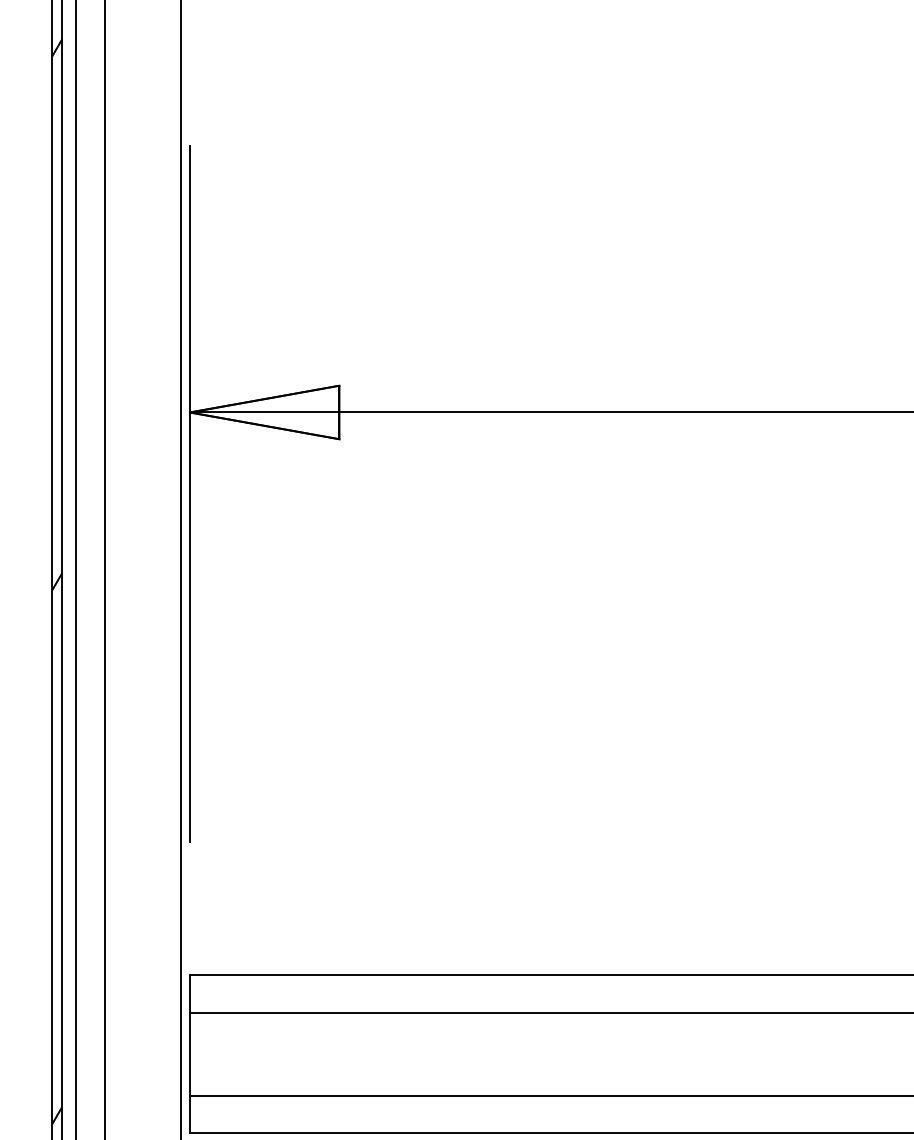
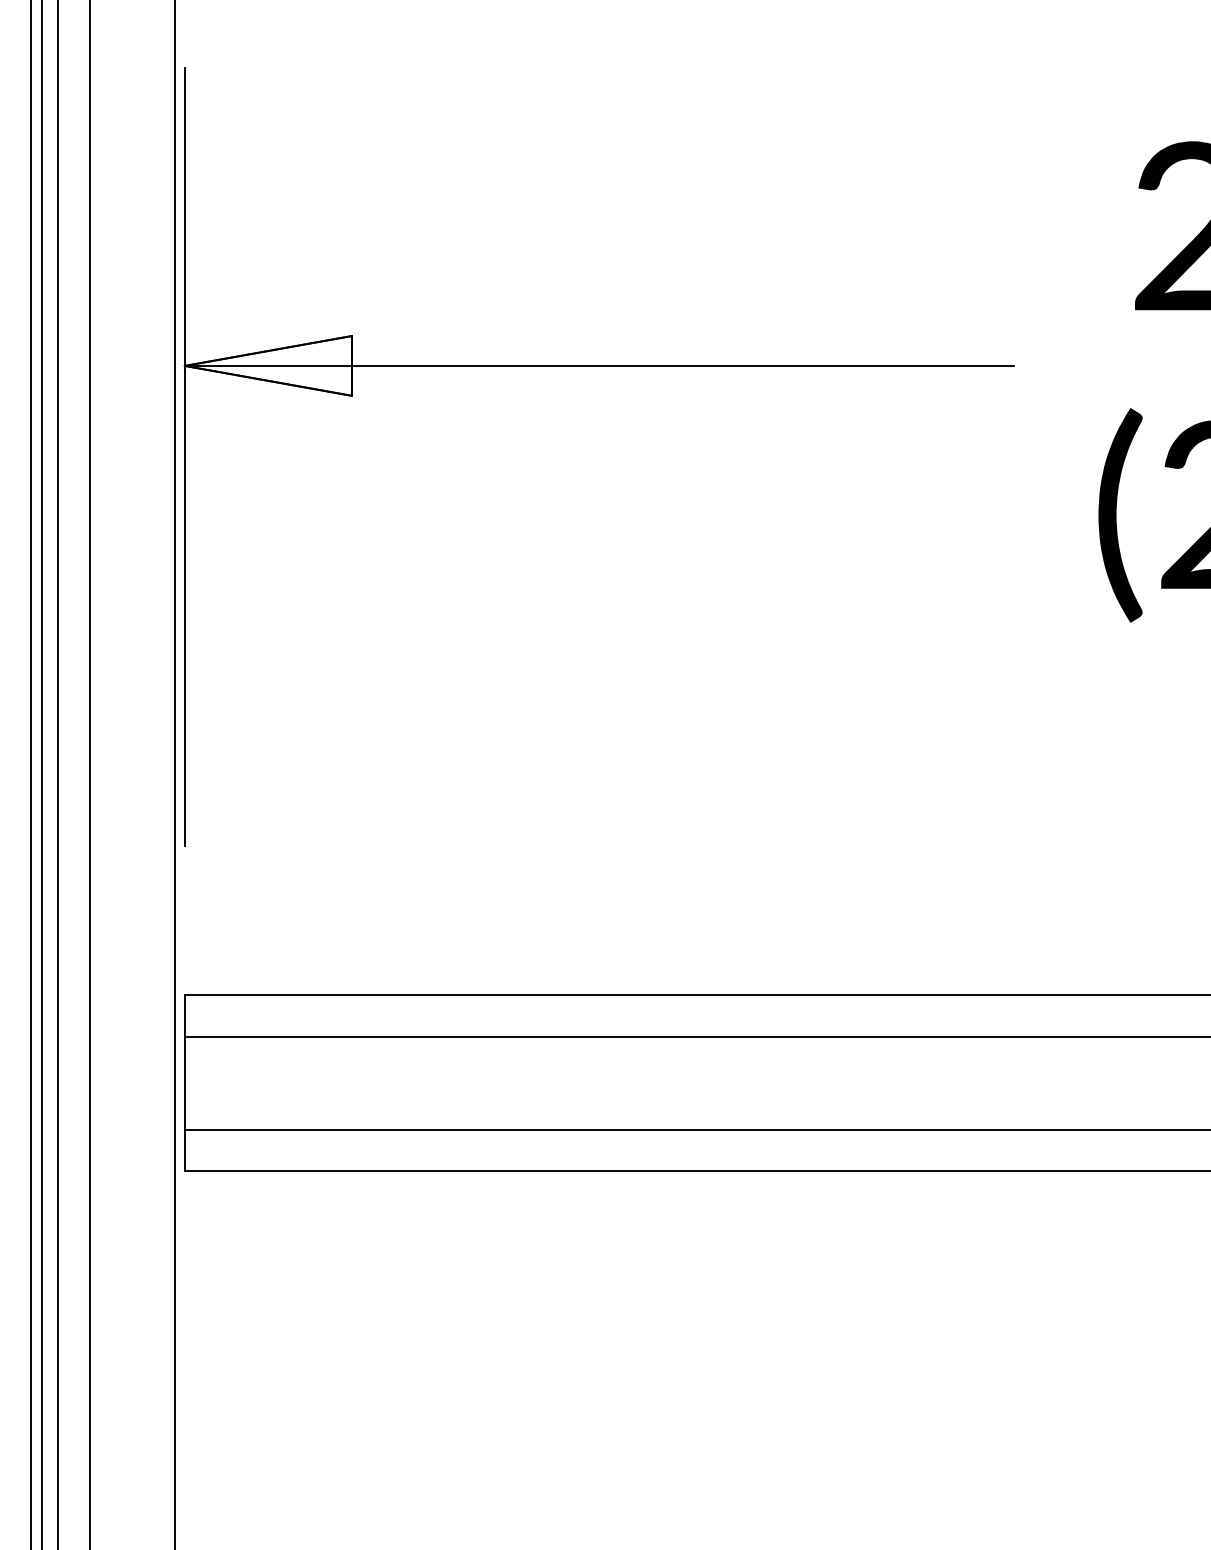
hatch: (56, 848) -> (35, 853), removed

